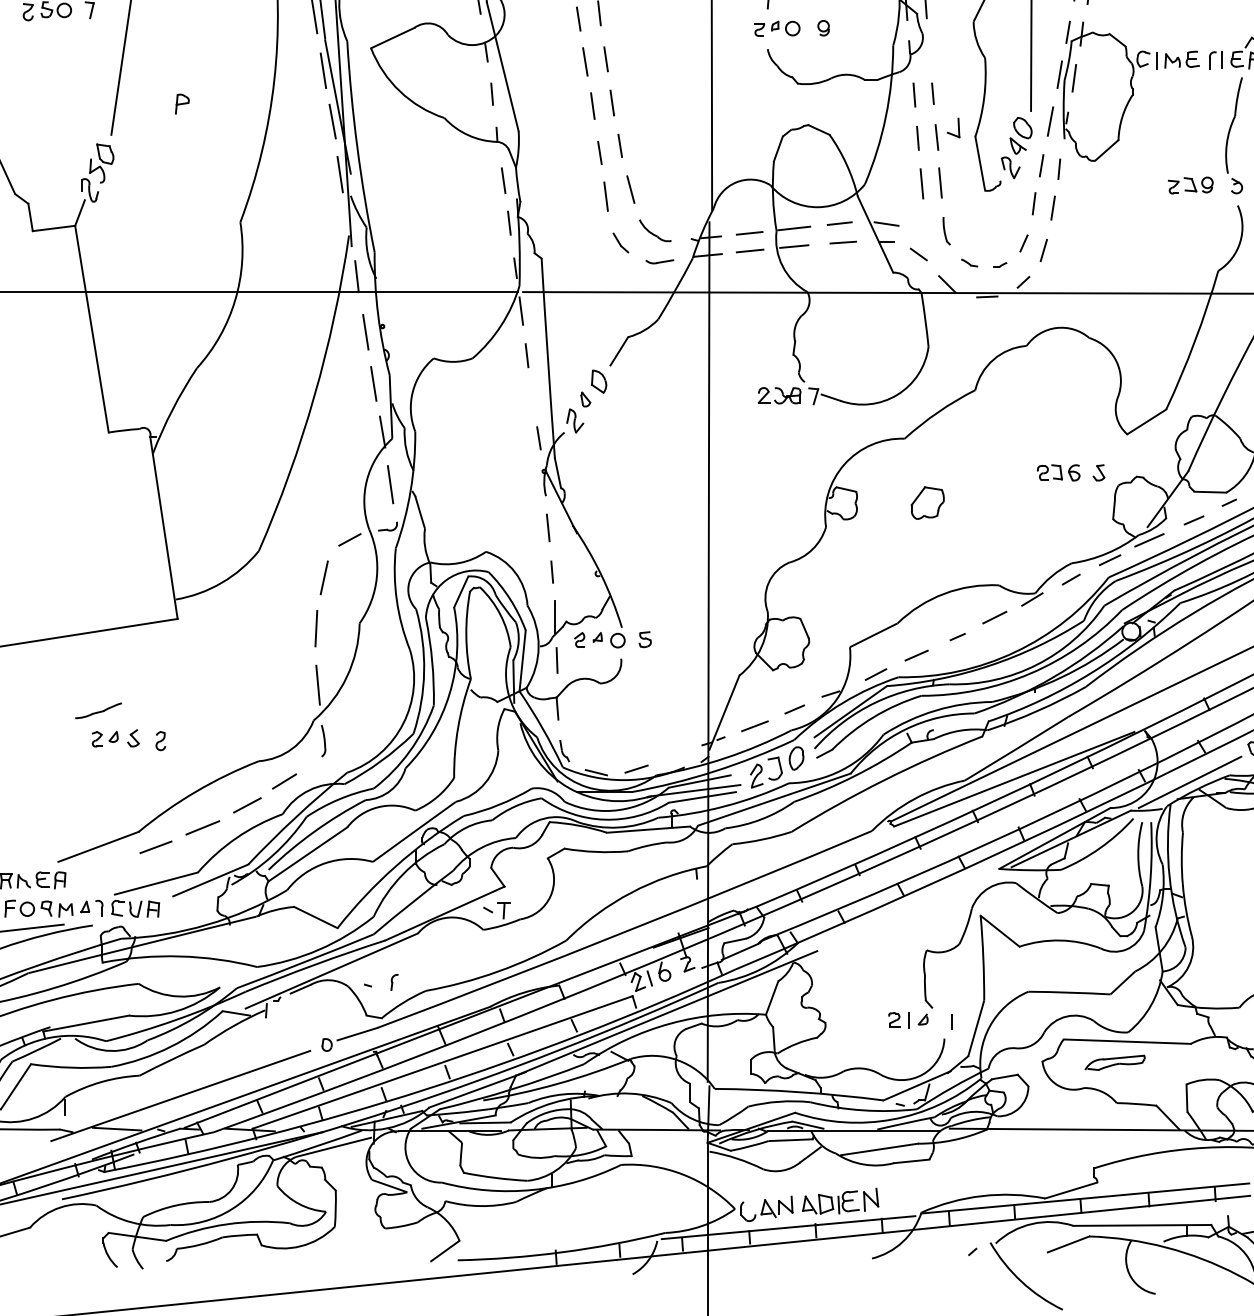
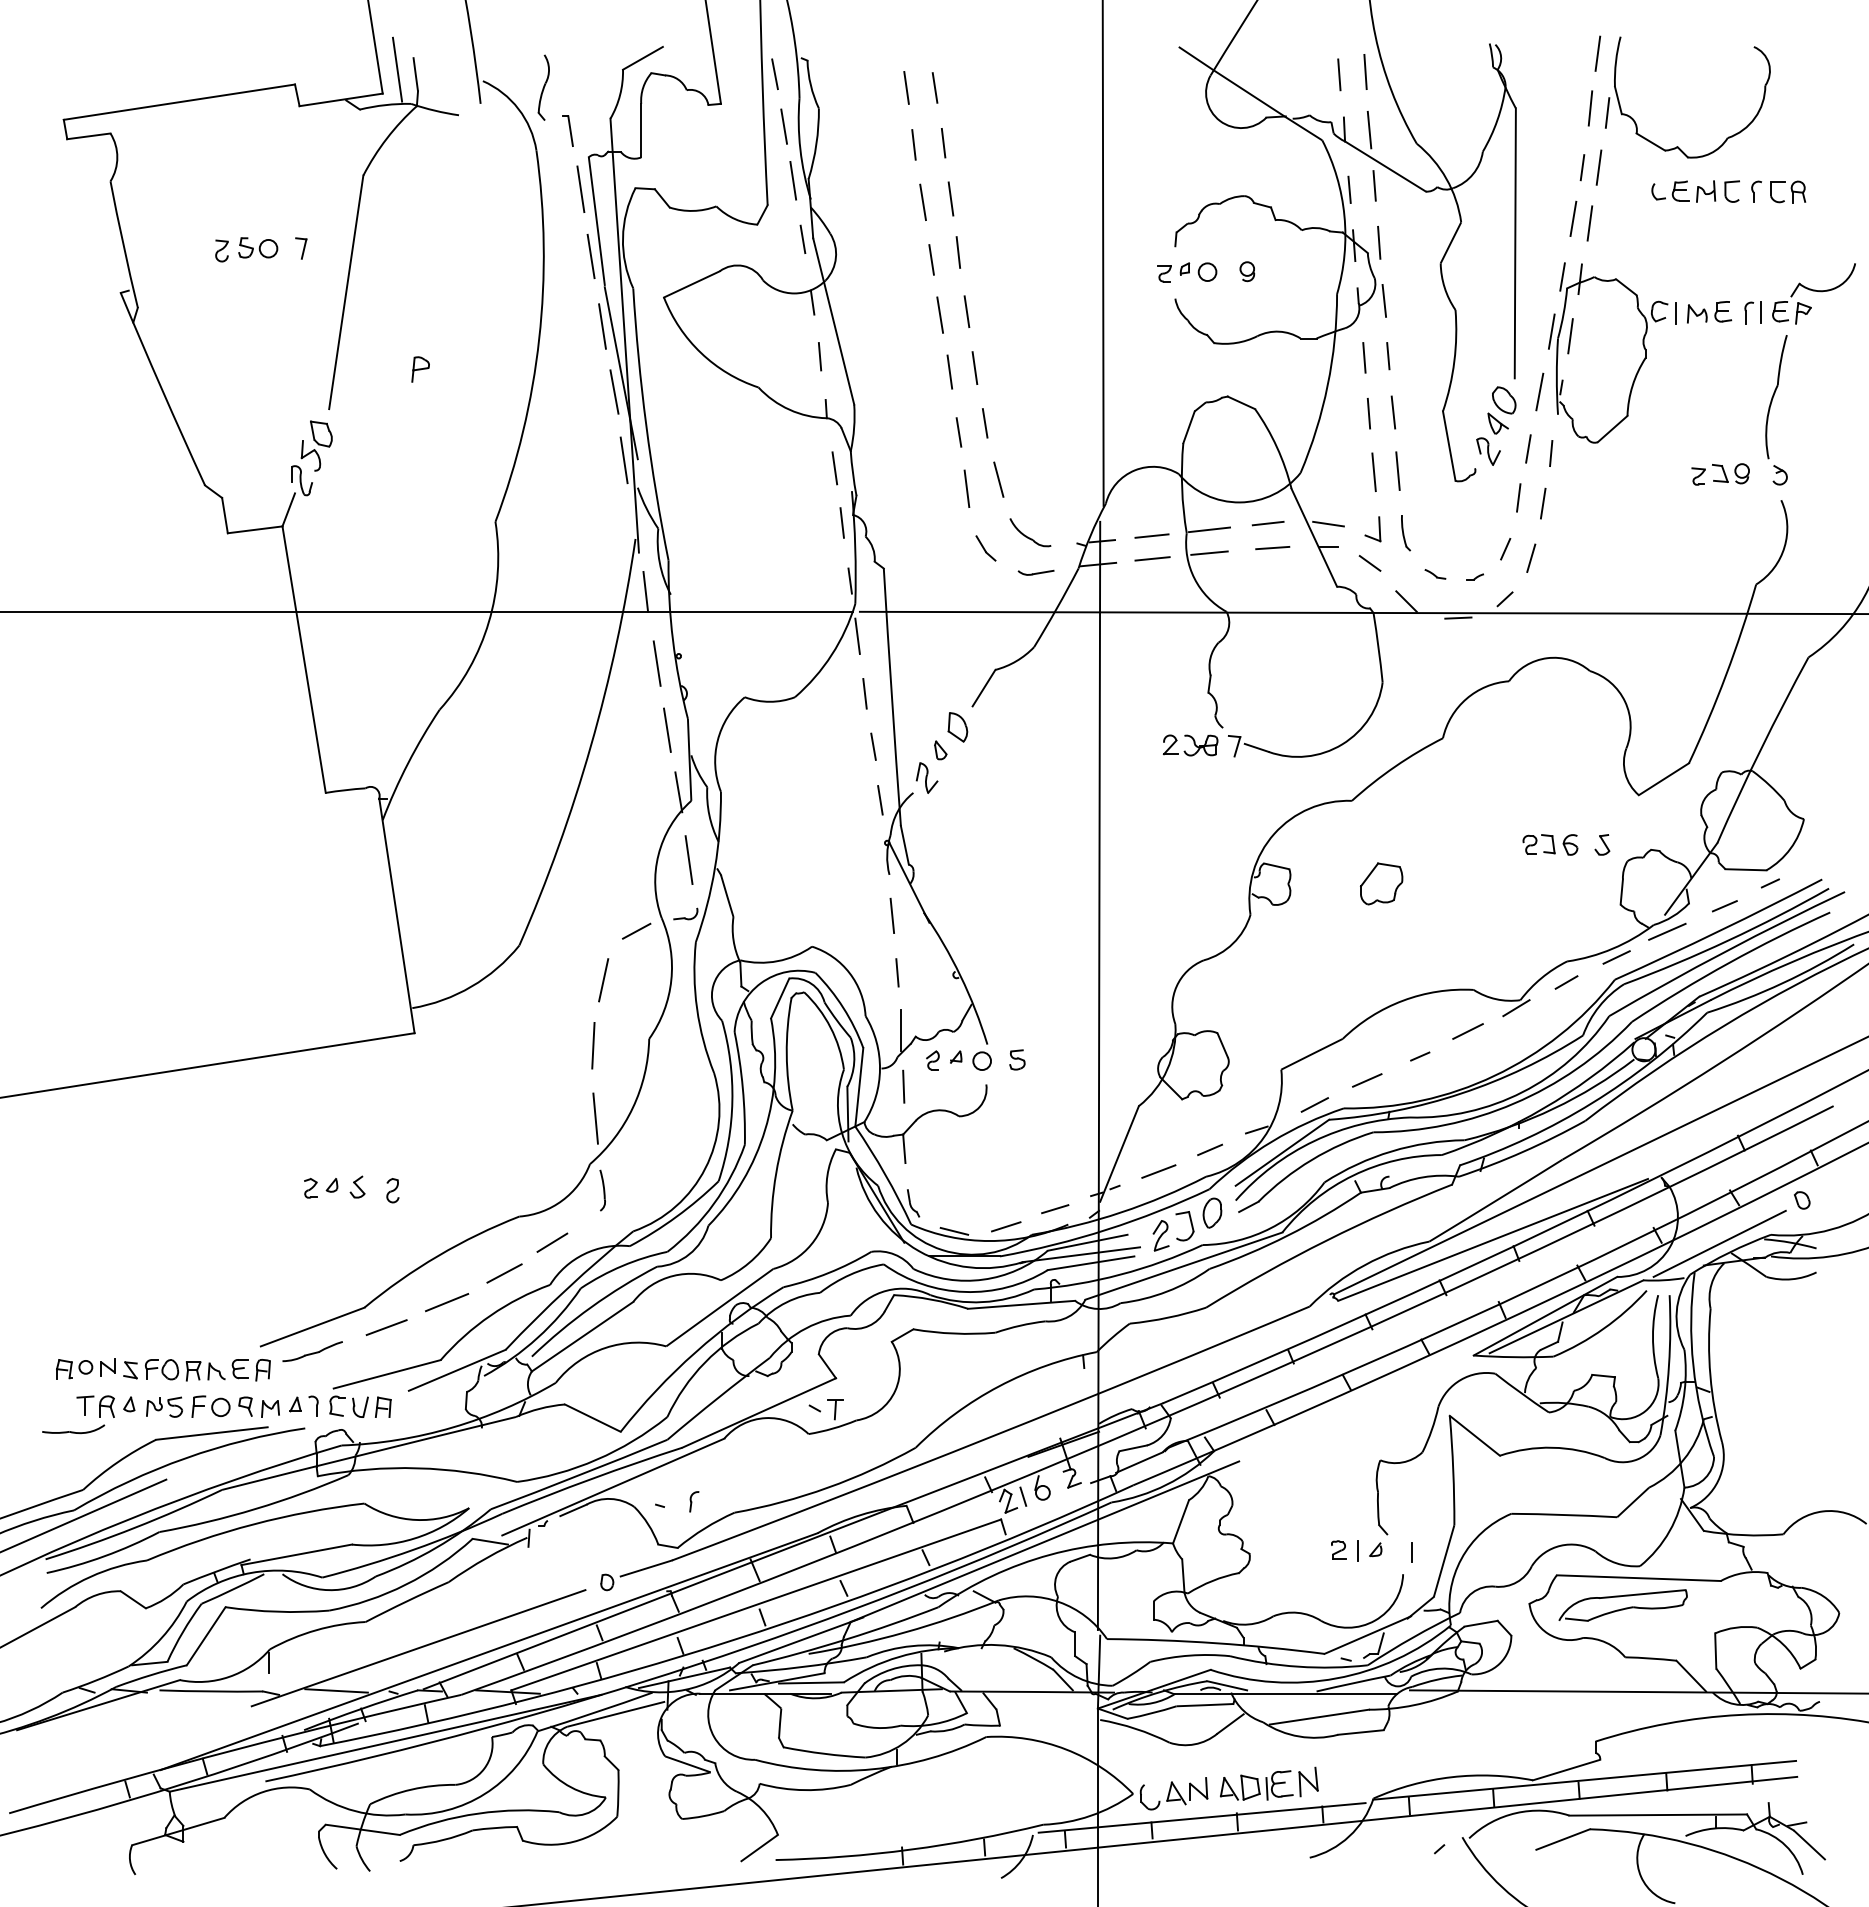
line: (930, 50) -> (1384, 300), added
part: (953, 128) -> (1372, 529), moved
line: (533, 396) -> (873, 746), added
part: (98, 710) -> (312, 1351), moved
line: (674, 755) -> (1055, 1209), added
part: (1114, 1062) -> (1622, 1605), size x1.67

